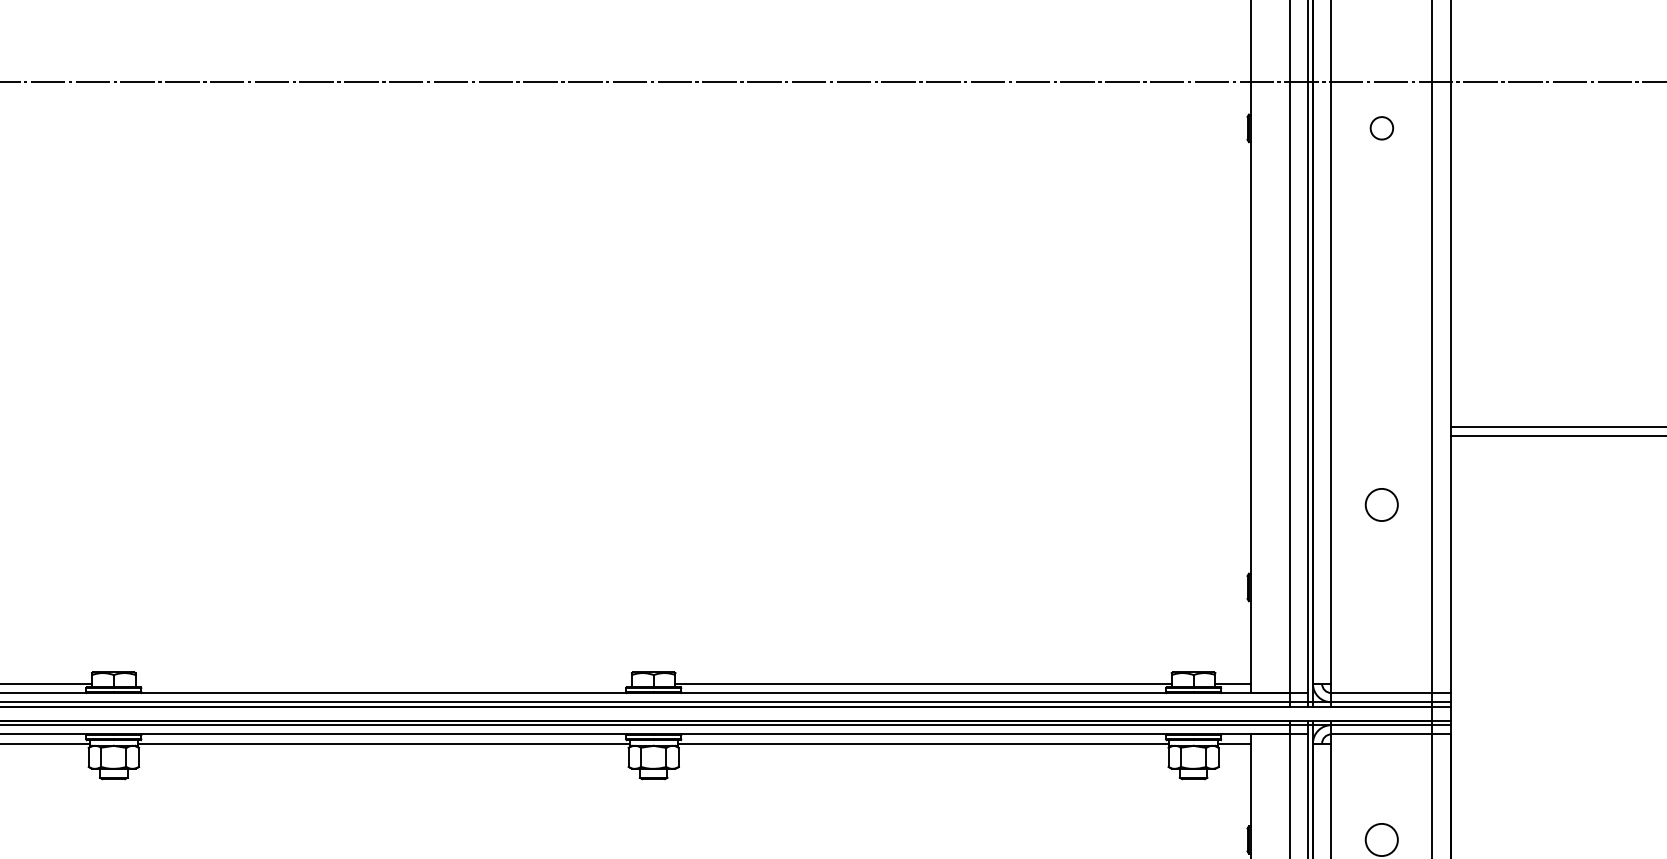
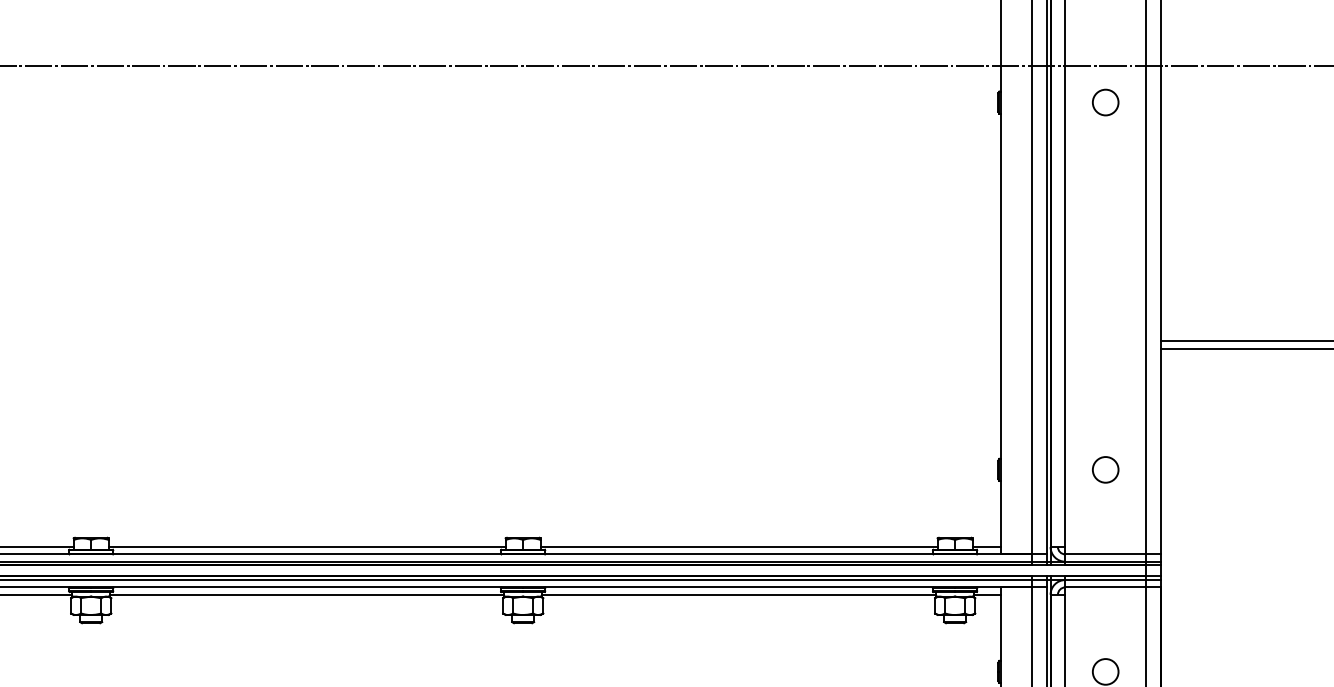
circle: (1381, 128) -> (1105, 102), size x1.43
circle: (1381, 504) -> (1105, 469), moved
line: (382, 684) -> (306, 547), added

